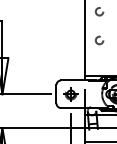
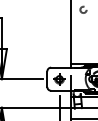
circle: (99, 41) -> (83, 34), removed

